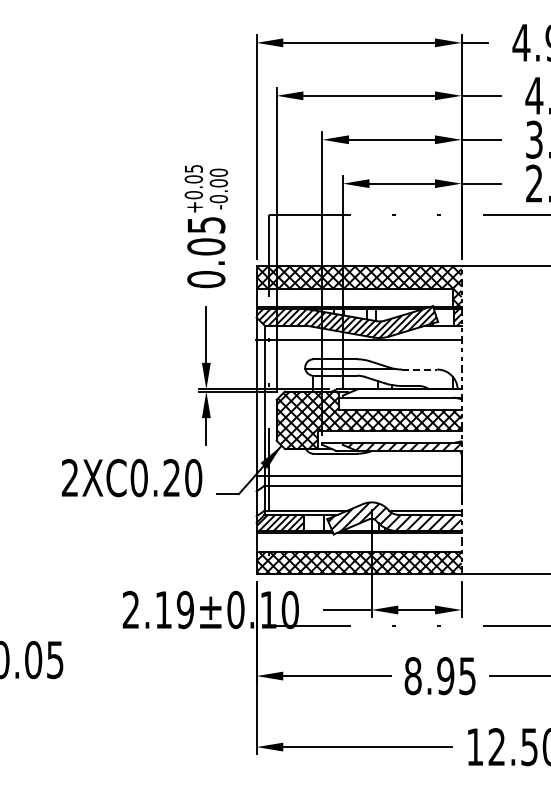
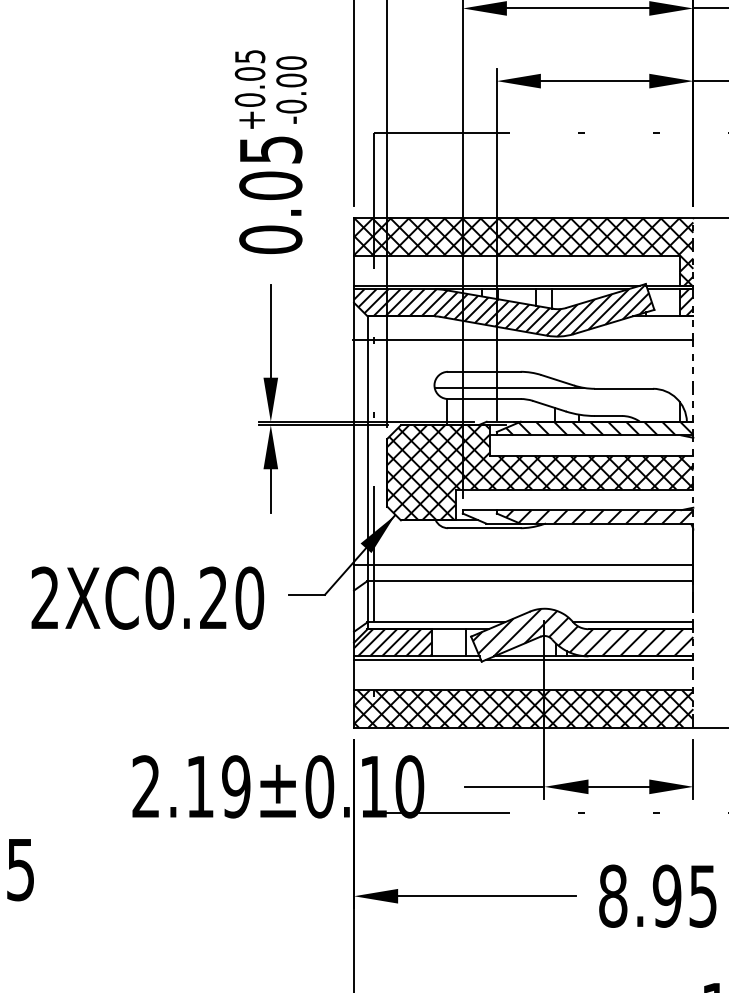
line: (419, 369) -> (623, 388), dashed -> solid
hatch: (404, 393) -> (598, 428), added
text: (131, 478) -> (146, 598), moved

